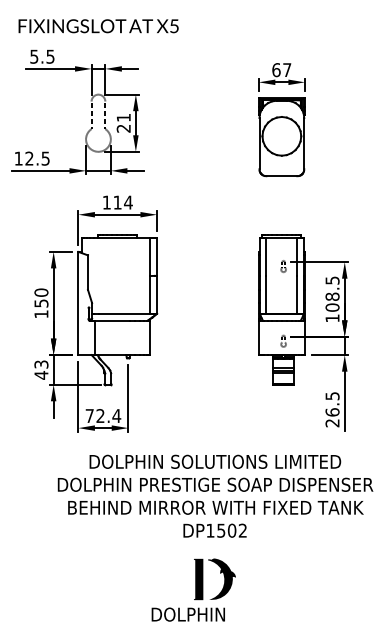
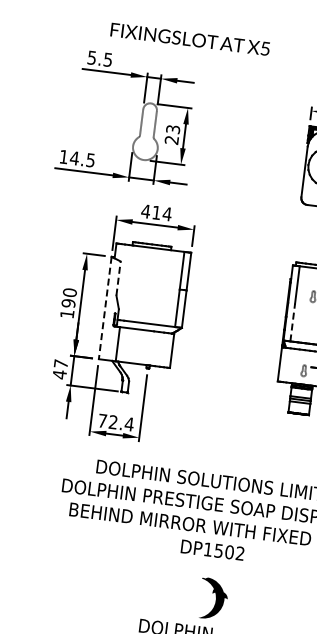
text: (98, 26) -> (190, 39), moved
text: (123, 117) -> (172, 129), 21 -> 23
text: (29, 158) -> (74, 158), 12.5 -> 14.5
text: (106, 202) -> (145, 211), 114 -> 414
line: (87, 272) -> (118, 278), solid -> dashed
line: (266, 294) -> (292, 322), solid -> dashed
text: (41, 303) -> (68, 303), 150 -> 190
line: (78, 303) -> (105, 308), solid -> dashed
text: (41, 364) -> (61, 363), 43 -> 47
fill: (198, 579) -> (190, 596), removed

